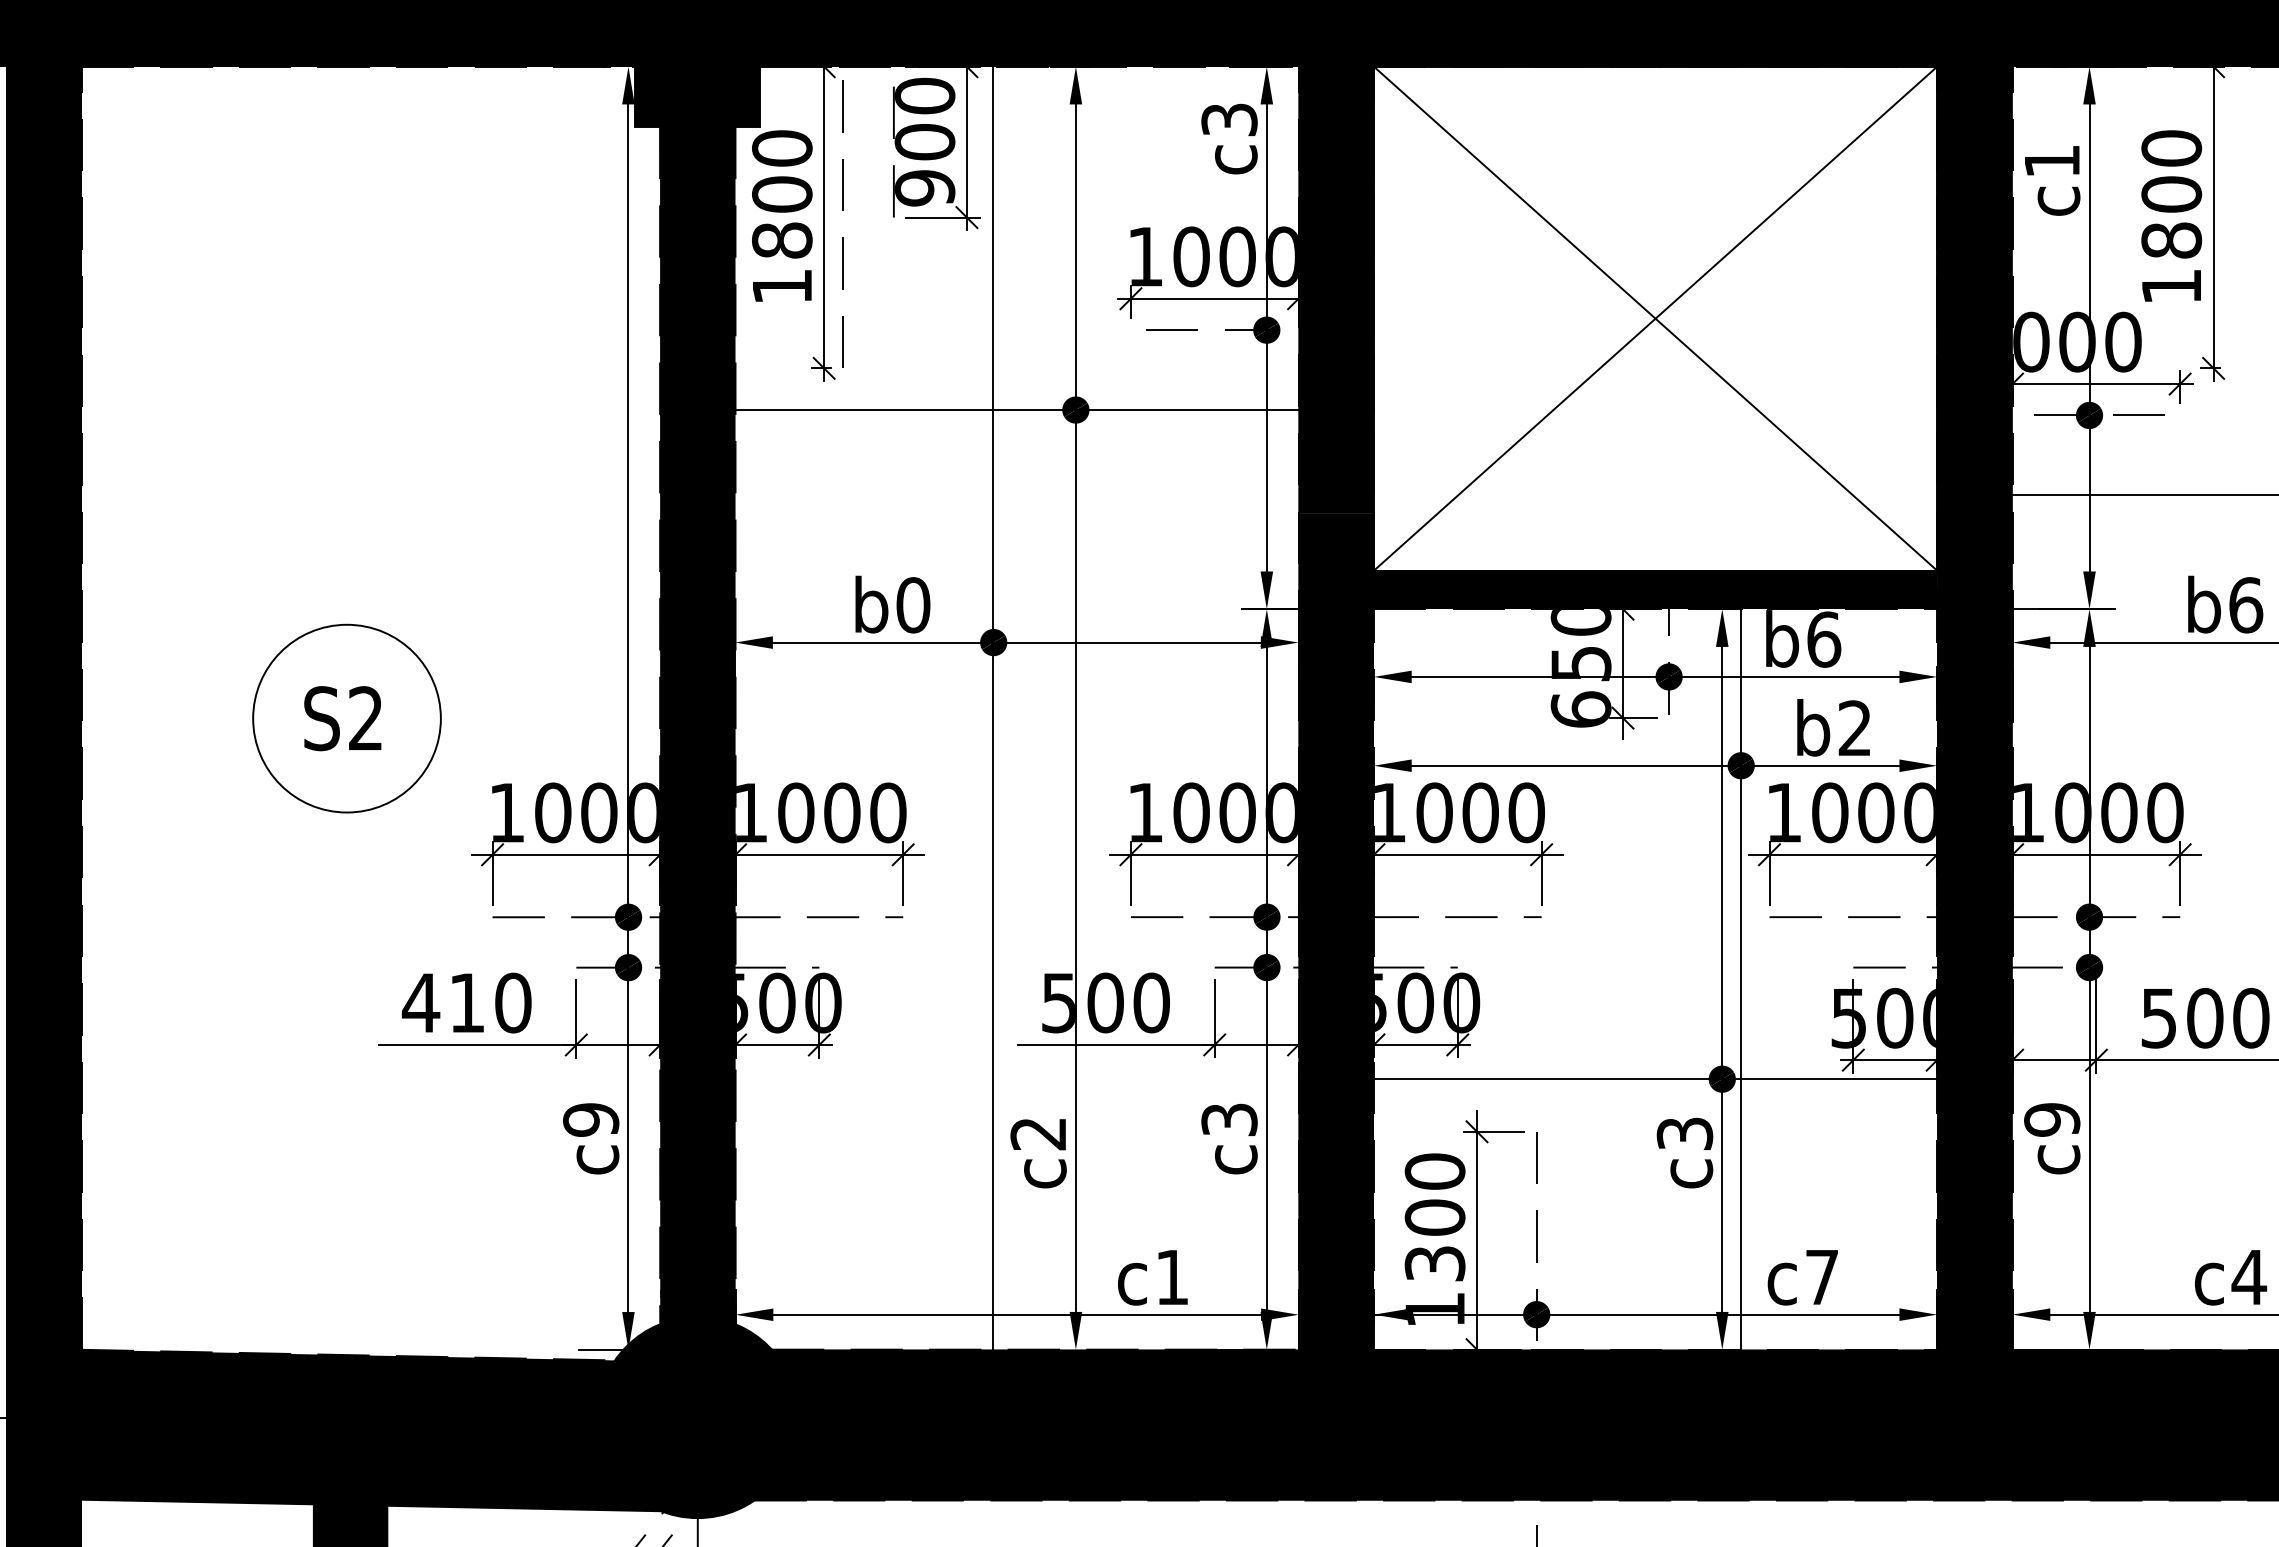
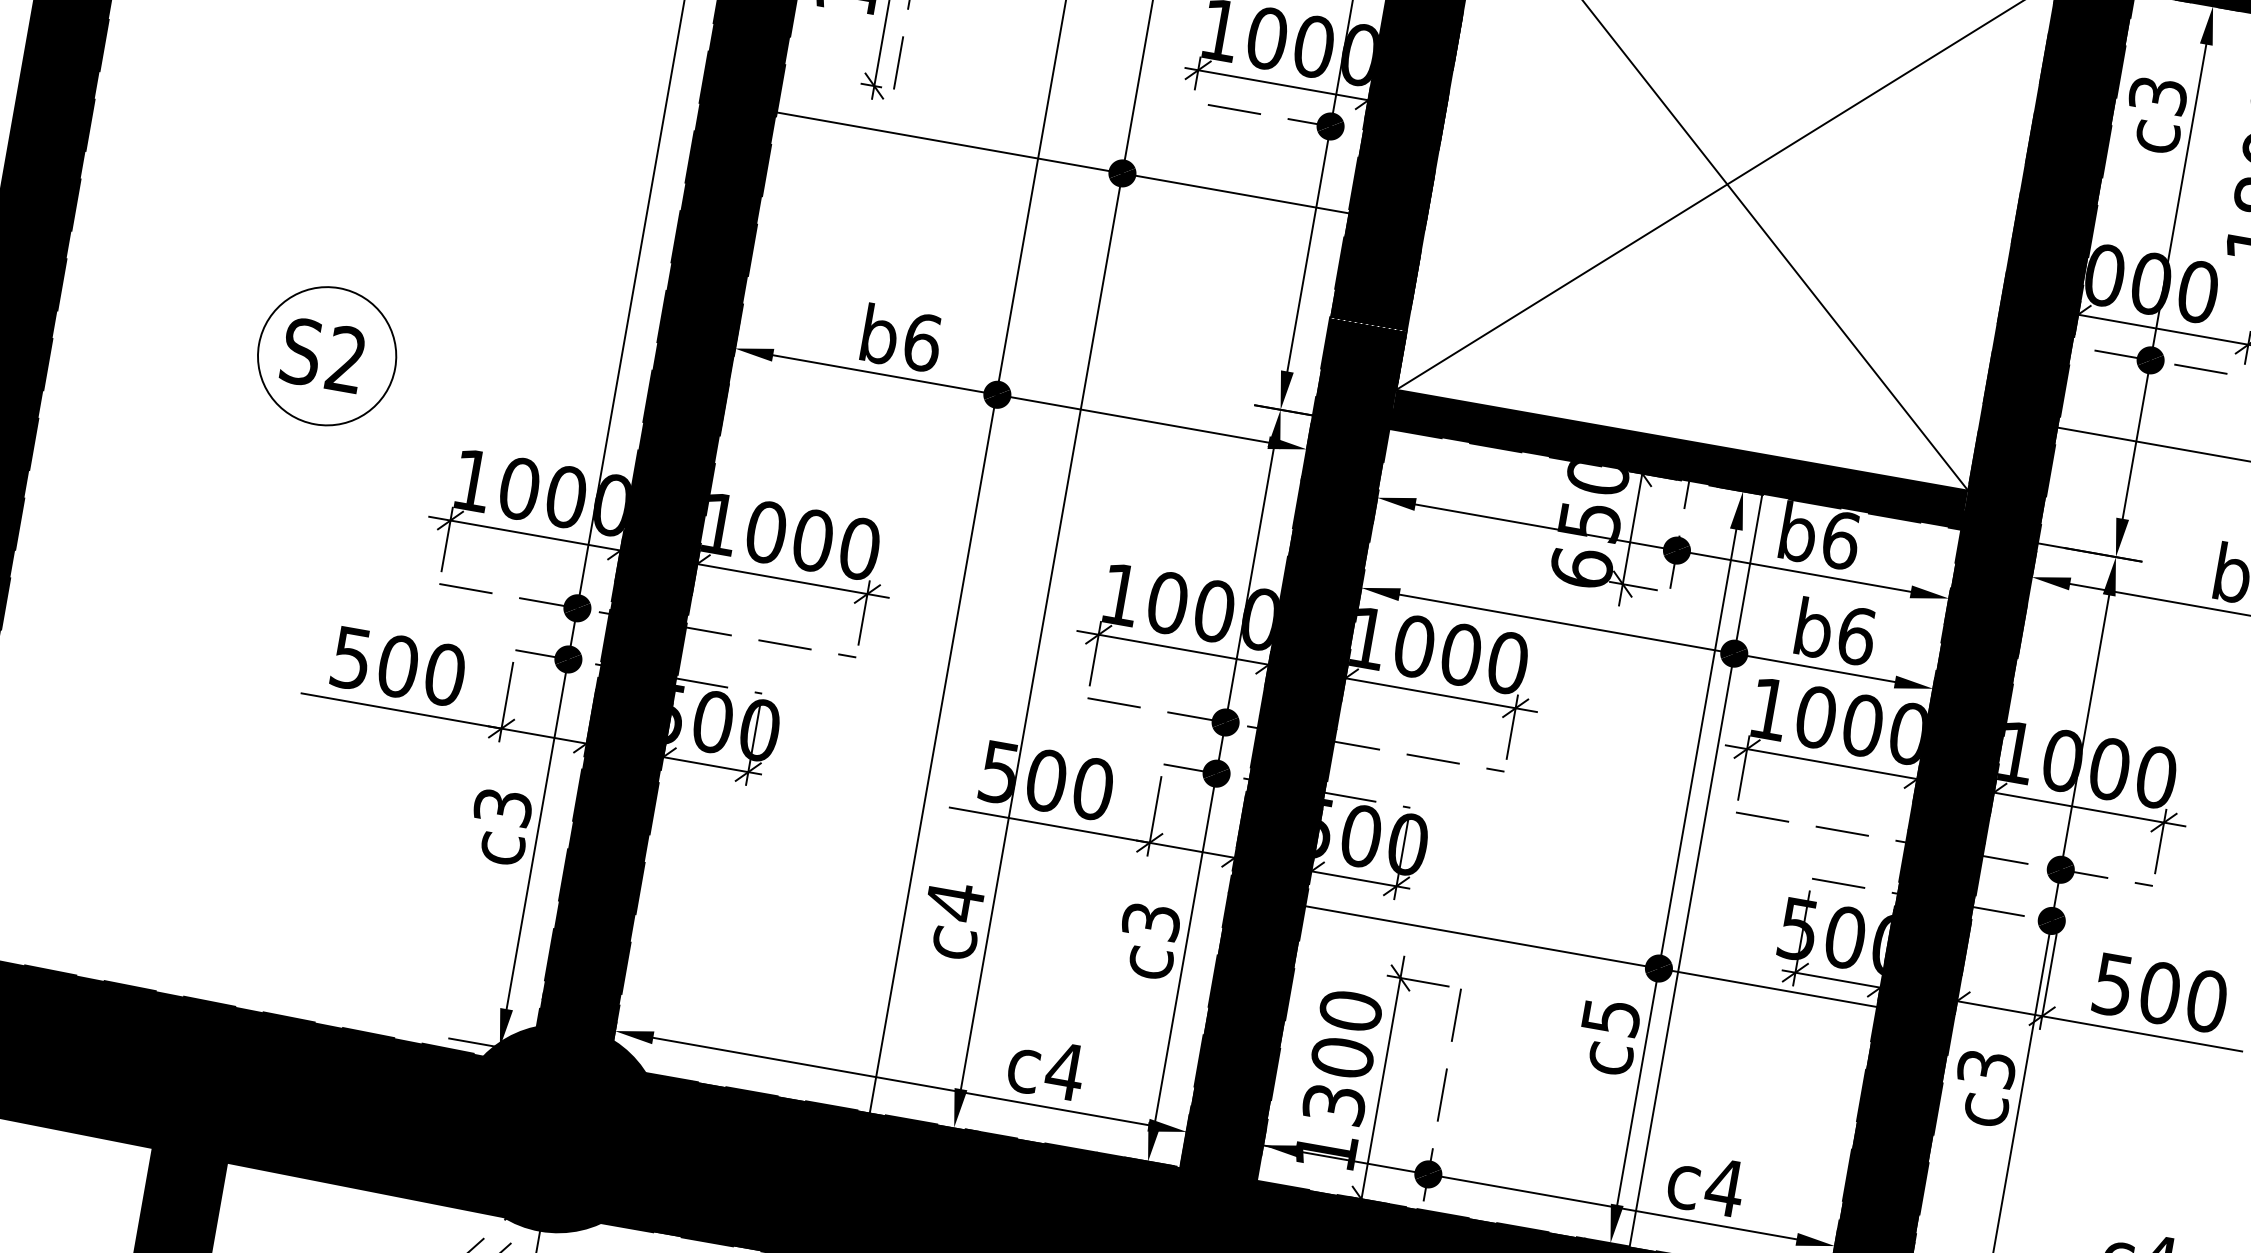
text: (2052, 161) -> (2158, 95), c1 -> c3
text: (913, 605) -> (922, 342), b0 -> b6
circle: (346, 718) -> (326, 356), size x0.71
text: (1855, 728) -> (1856, 636), b2 -> b6
text: (443, 1002) -> (374, 661), 410 -> 500
text: (591, 1119) -> (503, 807), c9 -> c3
text: (2052, 1119) -> (1986, 1068), c9 -> c3
text: (1037, 1133) -> (953, 901), c2 -> c4
text: (1684, 1133) -> (1610, 1016), c3 -> c5
text: (1172, 1277) -> (1065, 1071), c1 -> c4
text: (1821, 1277) -> (1724, 1187), c7 -> c4

